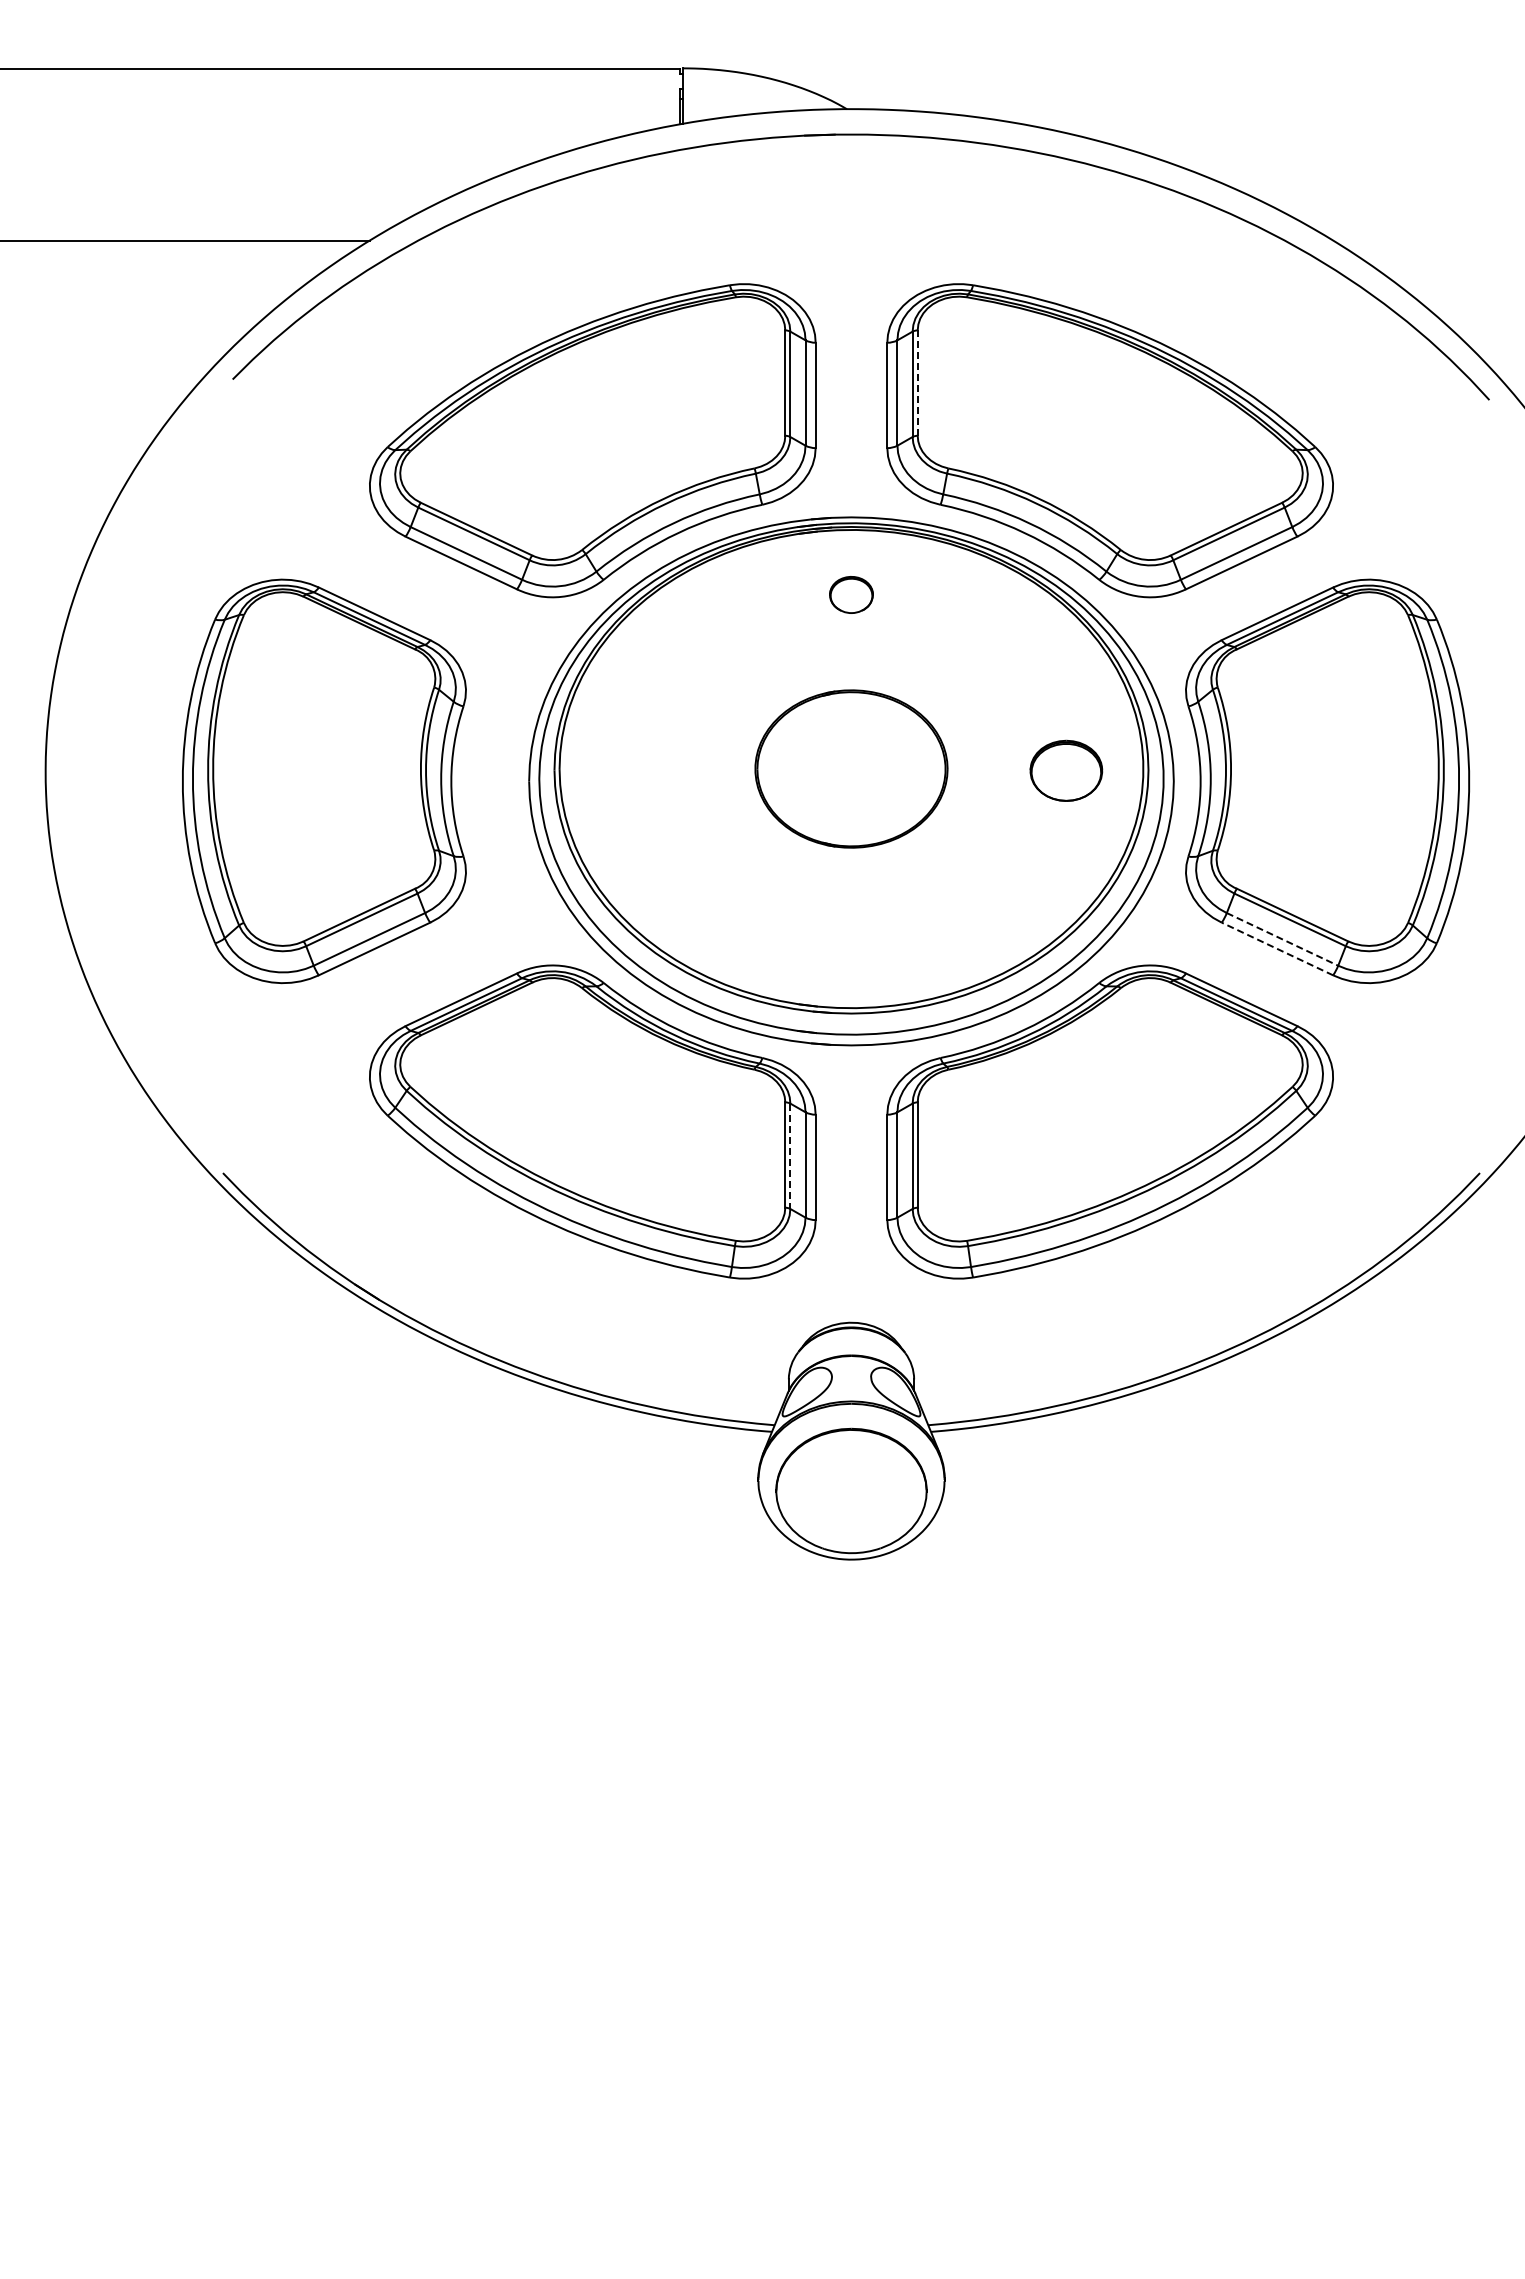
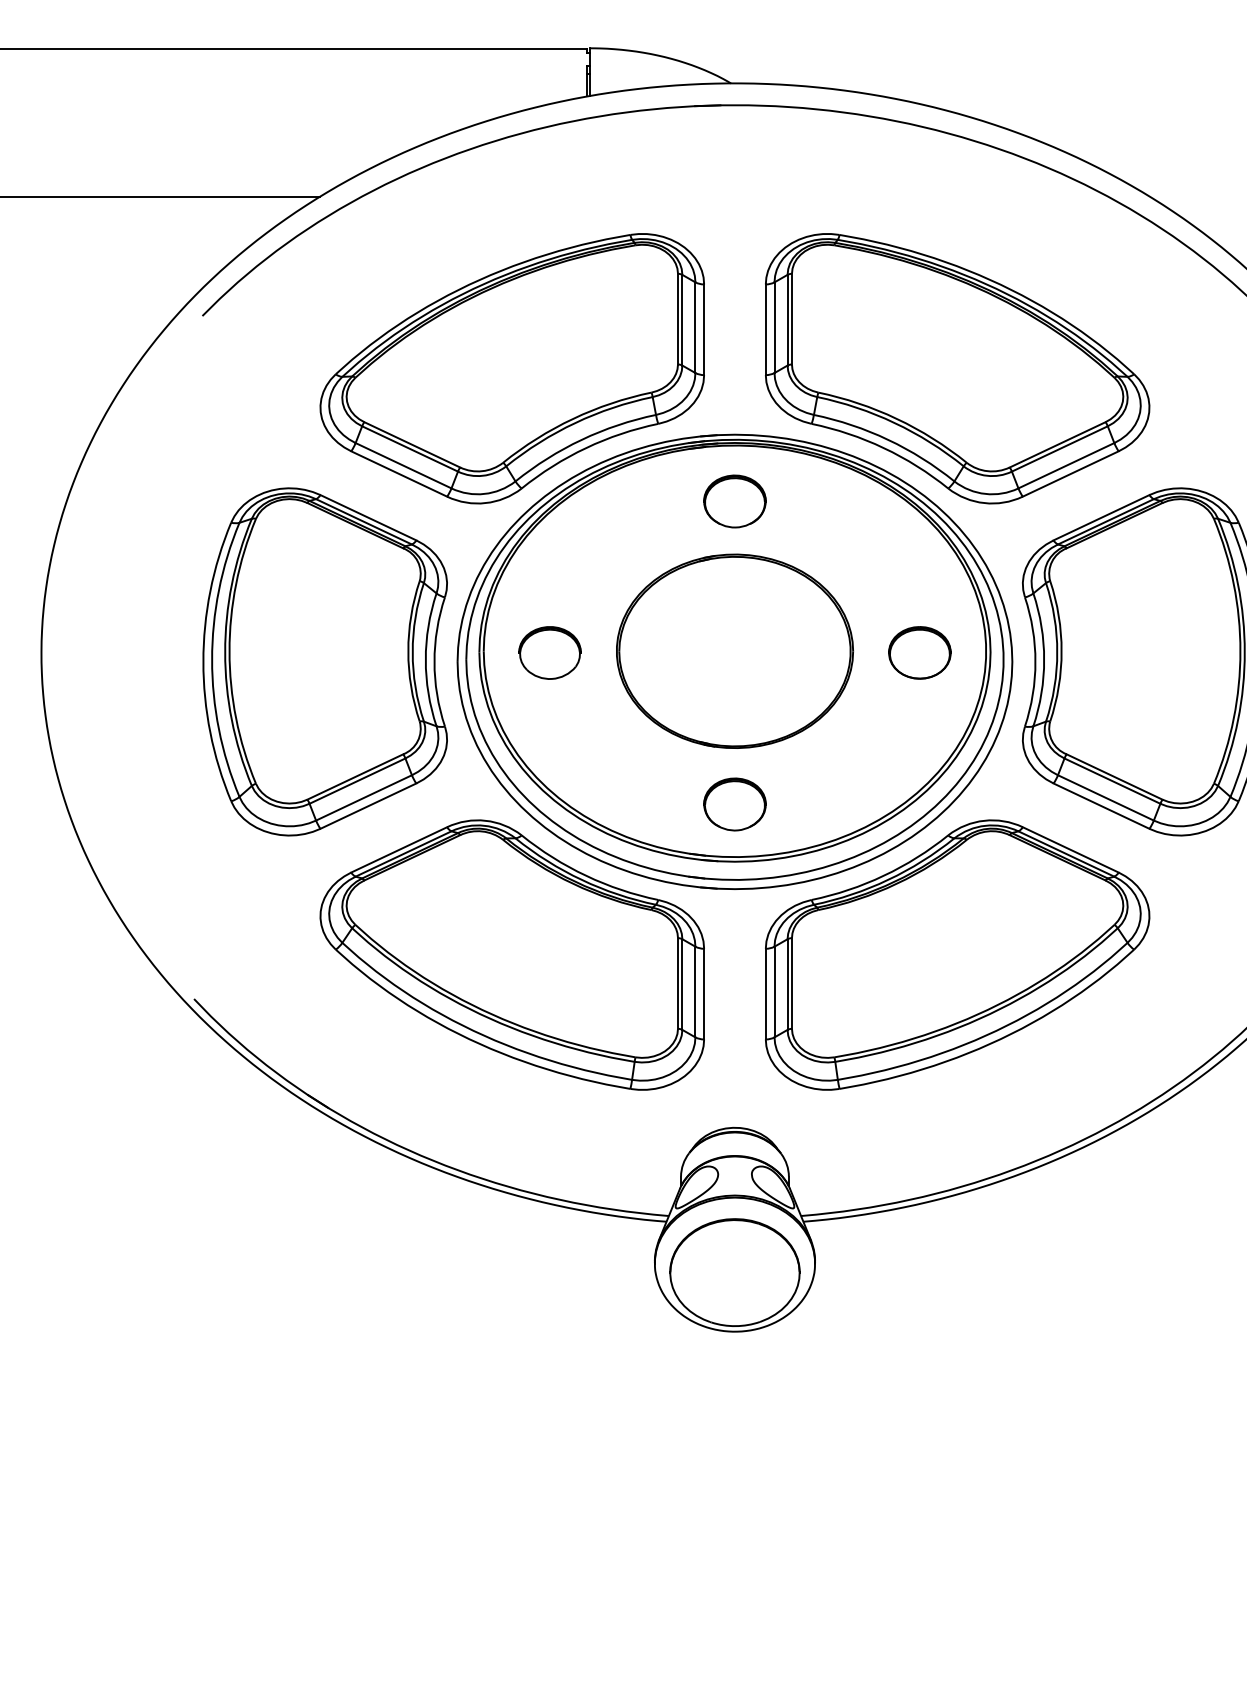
line: (917, 383) -> (791, 319), dashed -> solid
part: (851, 594) -> (734, 501), size x1.67
part: (851, 768) -> (734, 650), size x1.43
part: (636, 771) -> (549, 653), added
part: (324, 781) -> (325, 662), moved
line: (1282, 939) -> (1105, 797), dashed -> solid
part: (851, 947) -> (734, 804), added
line: (1277, 949) -> (1101, 806), dashed -> solid
line: (790, 1156) -> (682, 984), dashed -> solid

